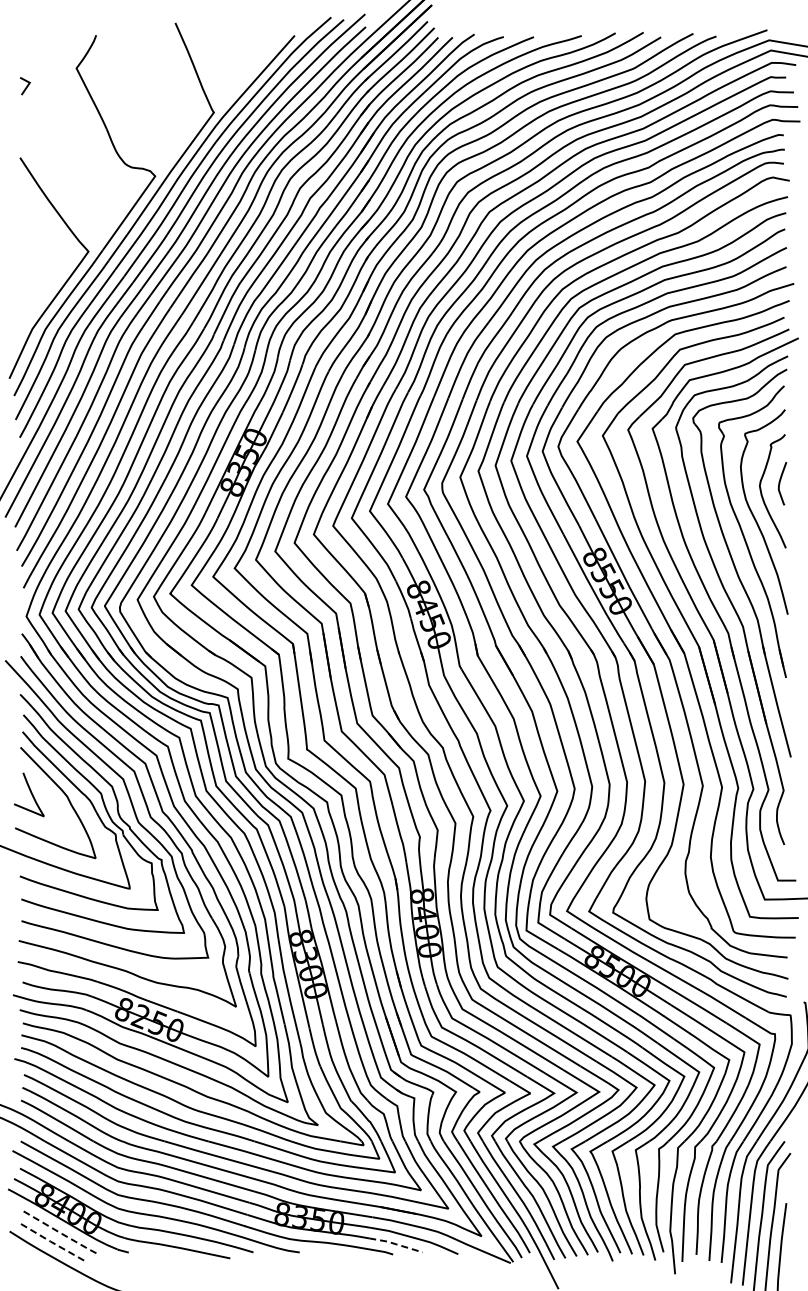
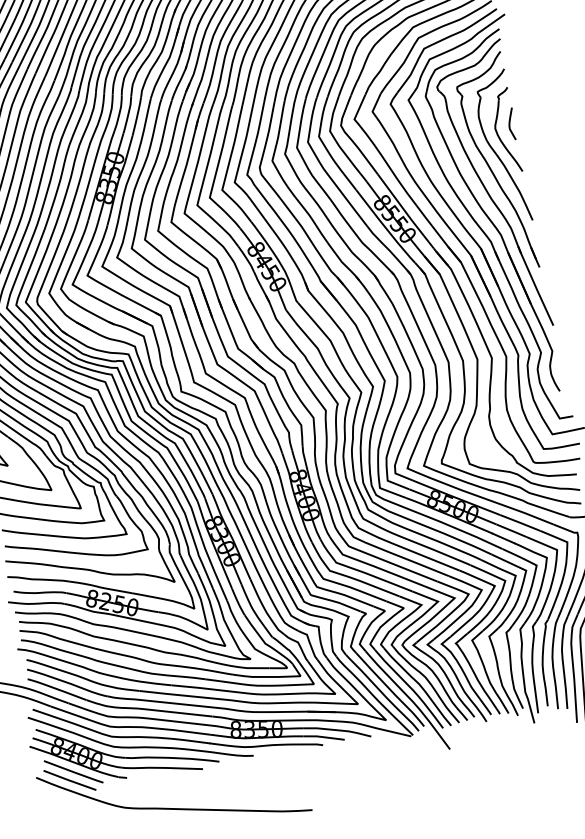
line: (61, 1233) -> (74, 772), dashed -> solid
line: (53, 1243) -> (70, 780), dashed -> solid
line: (396, 1244) -> (324, 737), dashed -> solid

